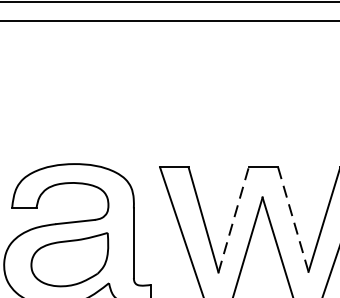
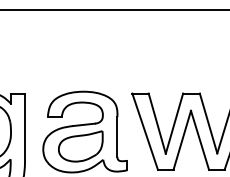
line: (233, 219) -> (174, 123), dashed -> solid
line: (293, 219) -> (208, 123), dashed -> solid

